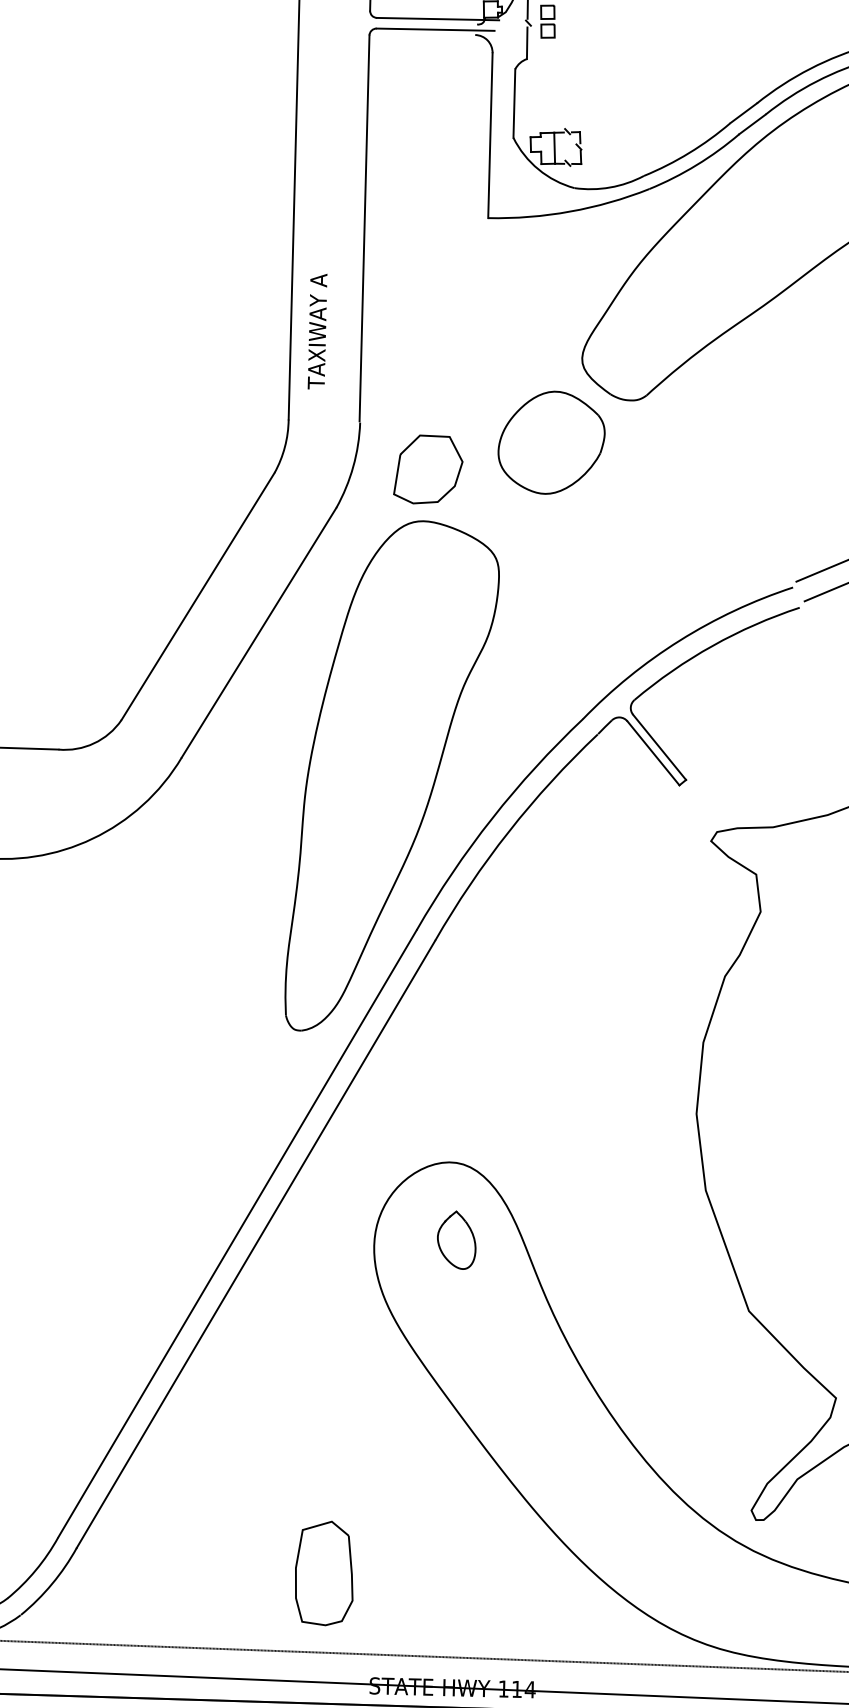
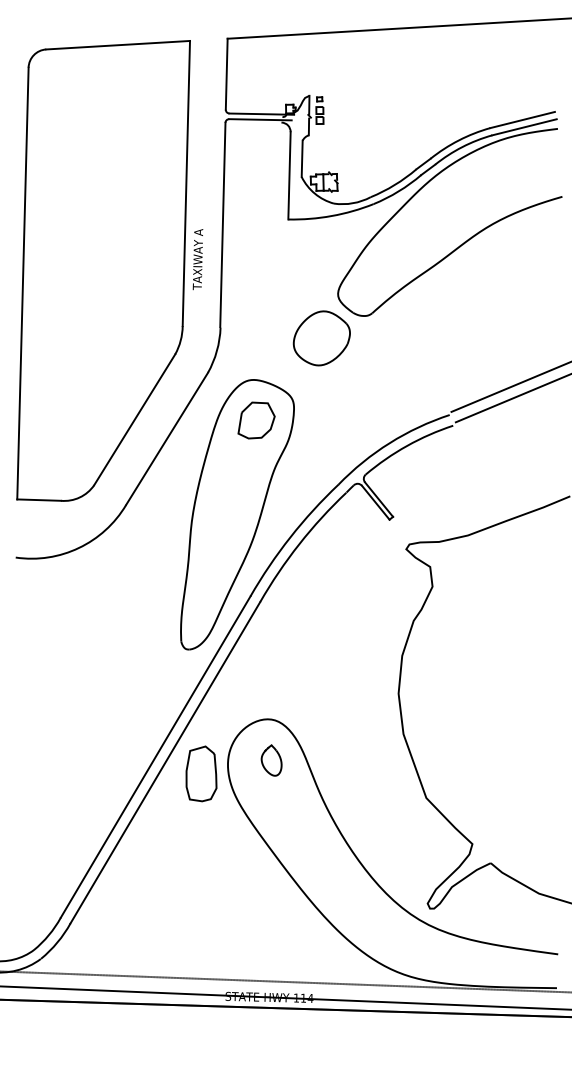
text: (316, 331) -> (197, 259), moved
part: (428, 469) -> (256, 420), moved
part: (324, 1572) -> (201, 773), moved

